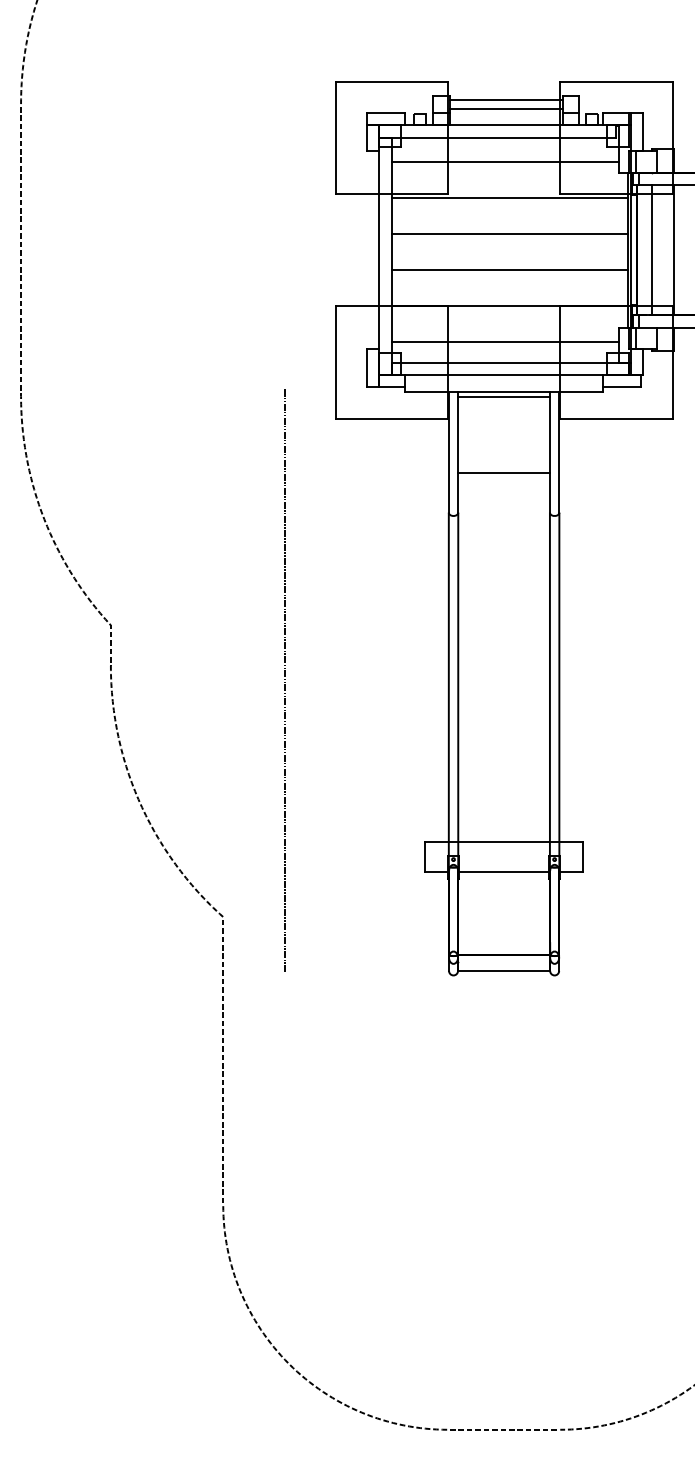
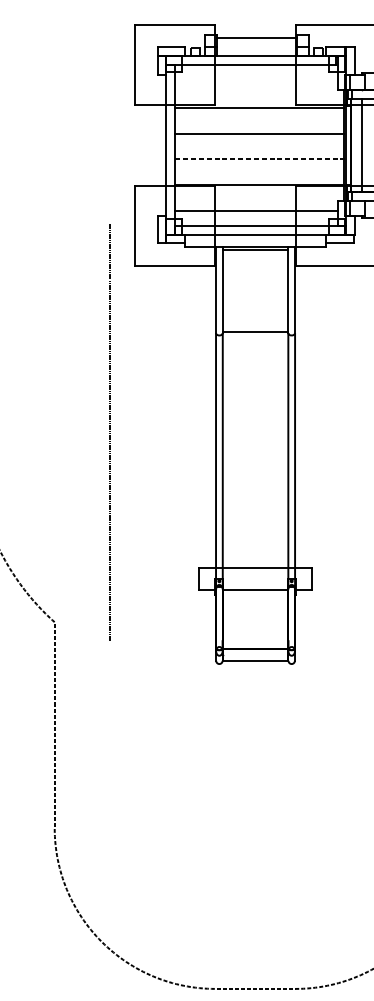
line: (506, 109) -> (257, 44), removed
line: (504, 161) -> (255, 81), removed
line: (510, 269) -> (260, 159), solid -> dashed
line: (503, 473) -> (255, 332), moved
line: (284, 679) -> (109, 431), moved

